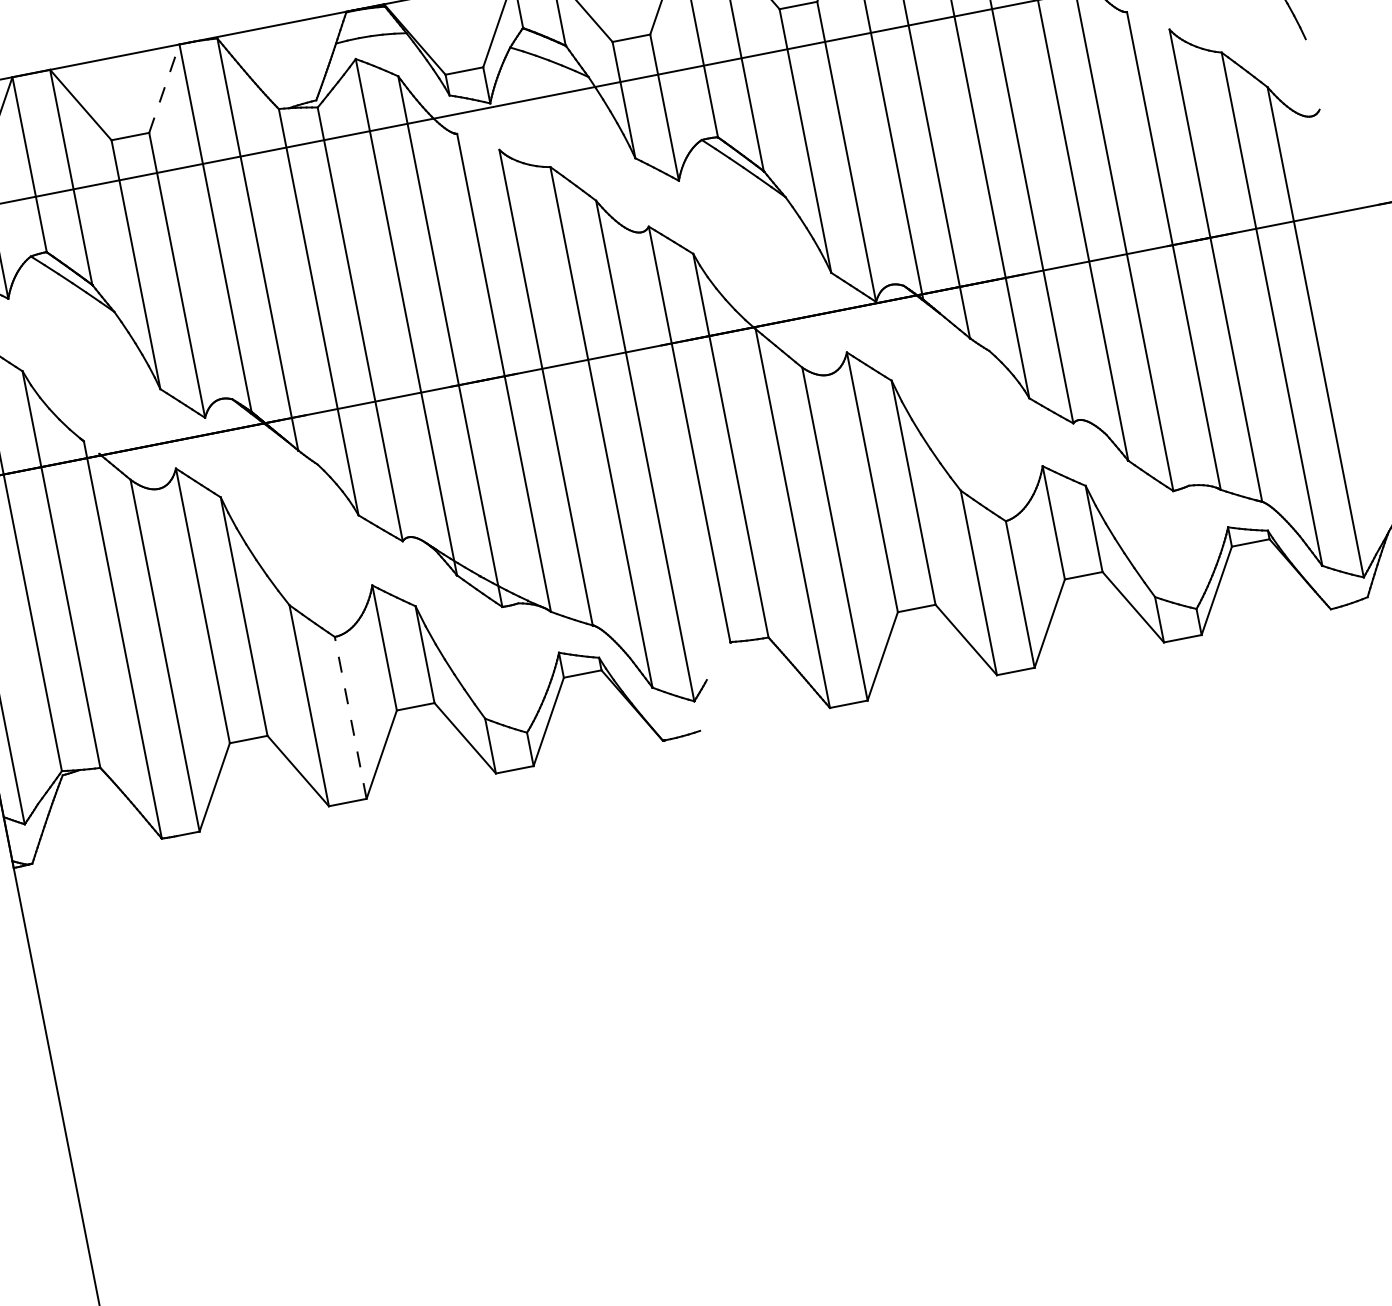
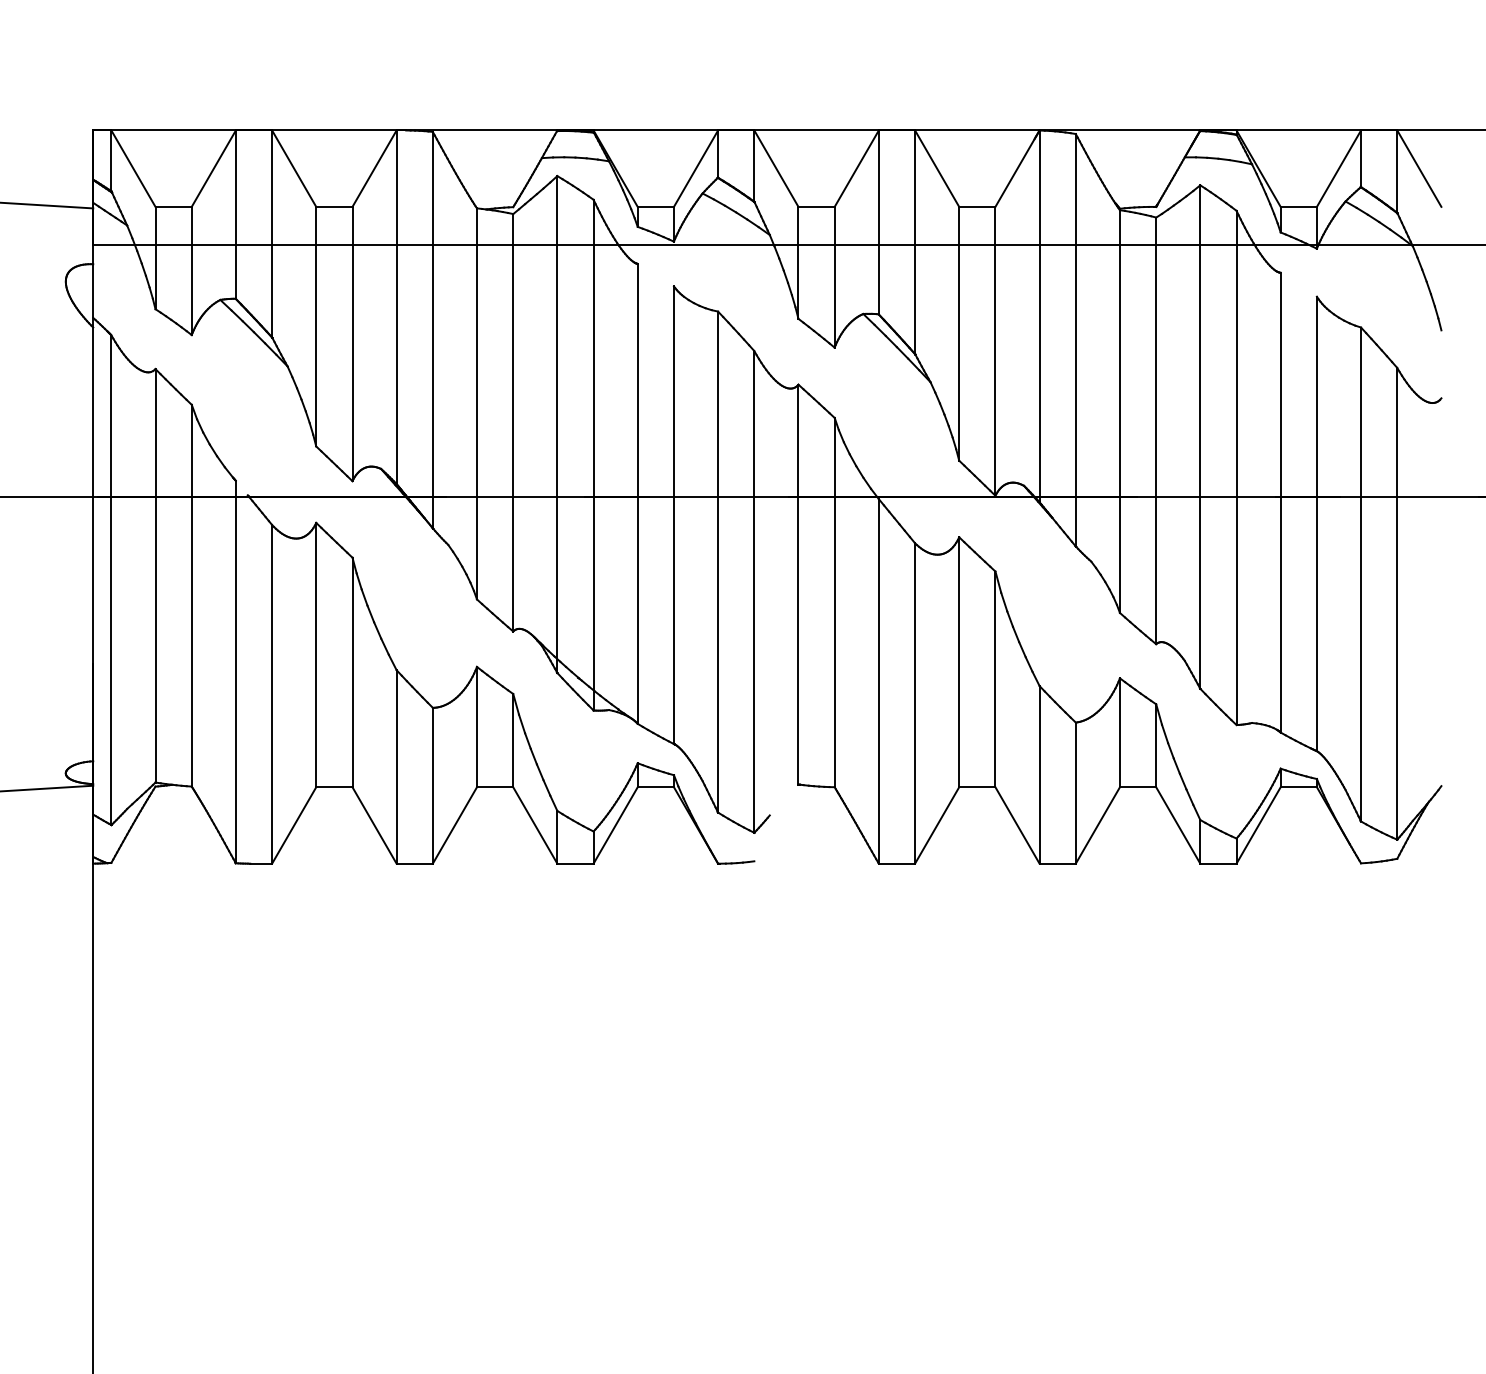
line: (164, 88) -> (374, 168), dashed -> solid
line: (350, 717) -> (432, 785), dashed -> solid

